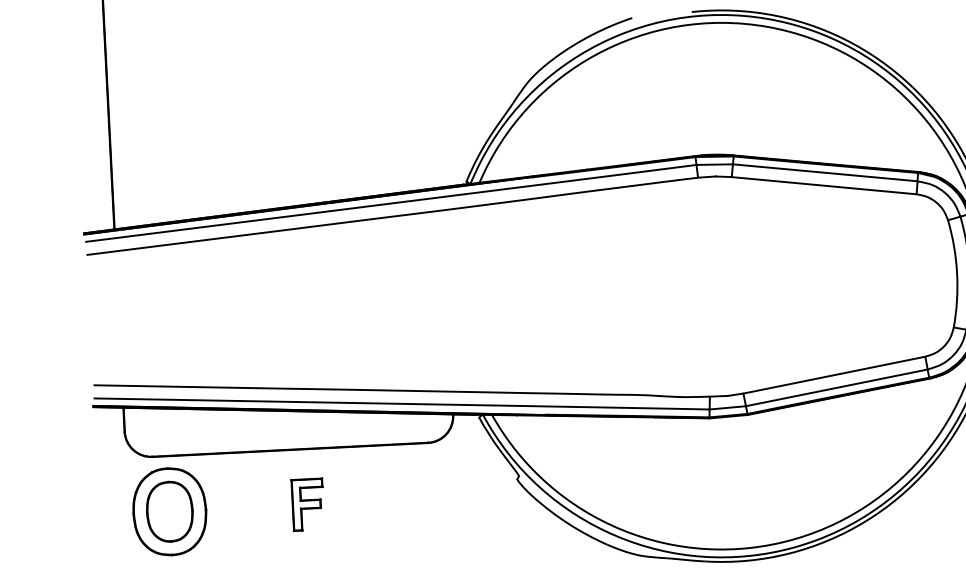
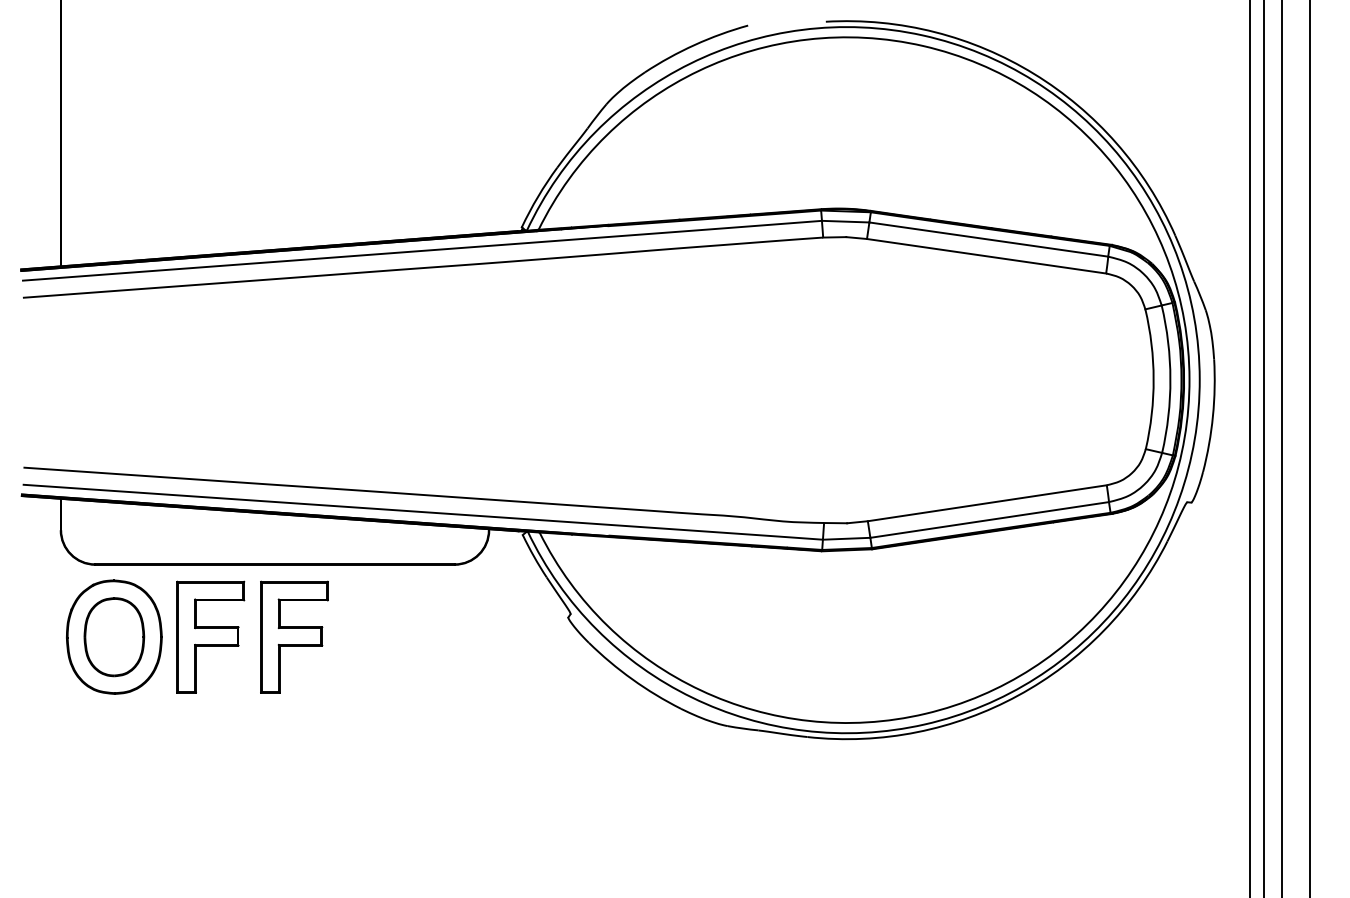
part: (308, 504) -> (294, 636), size x1.67
part: (243, 507) -> (210, 636), added

